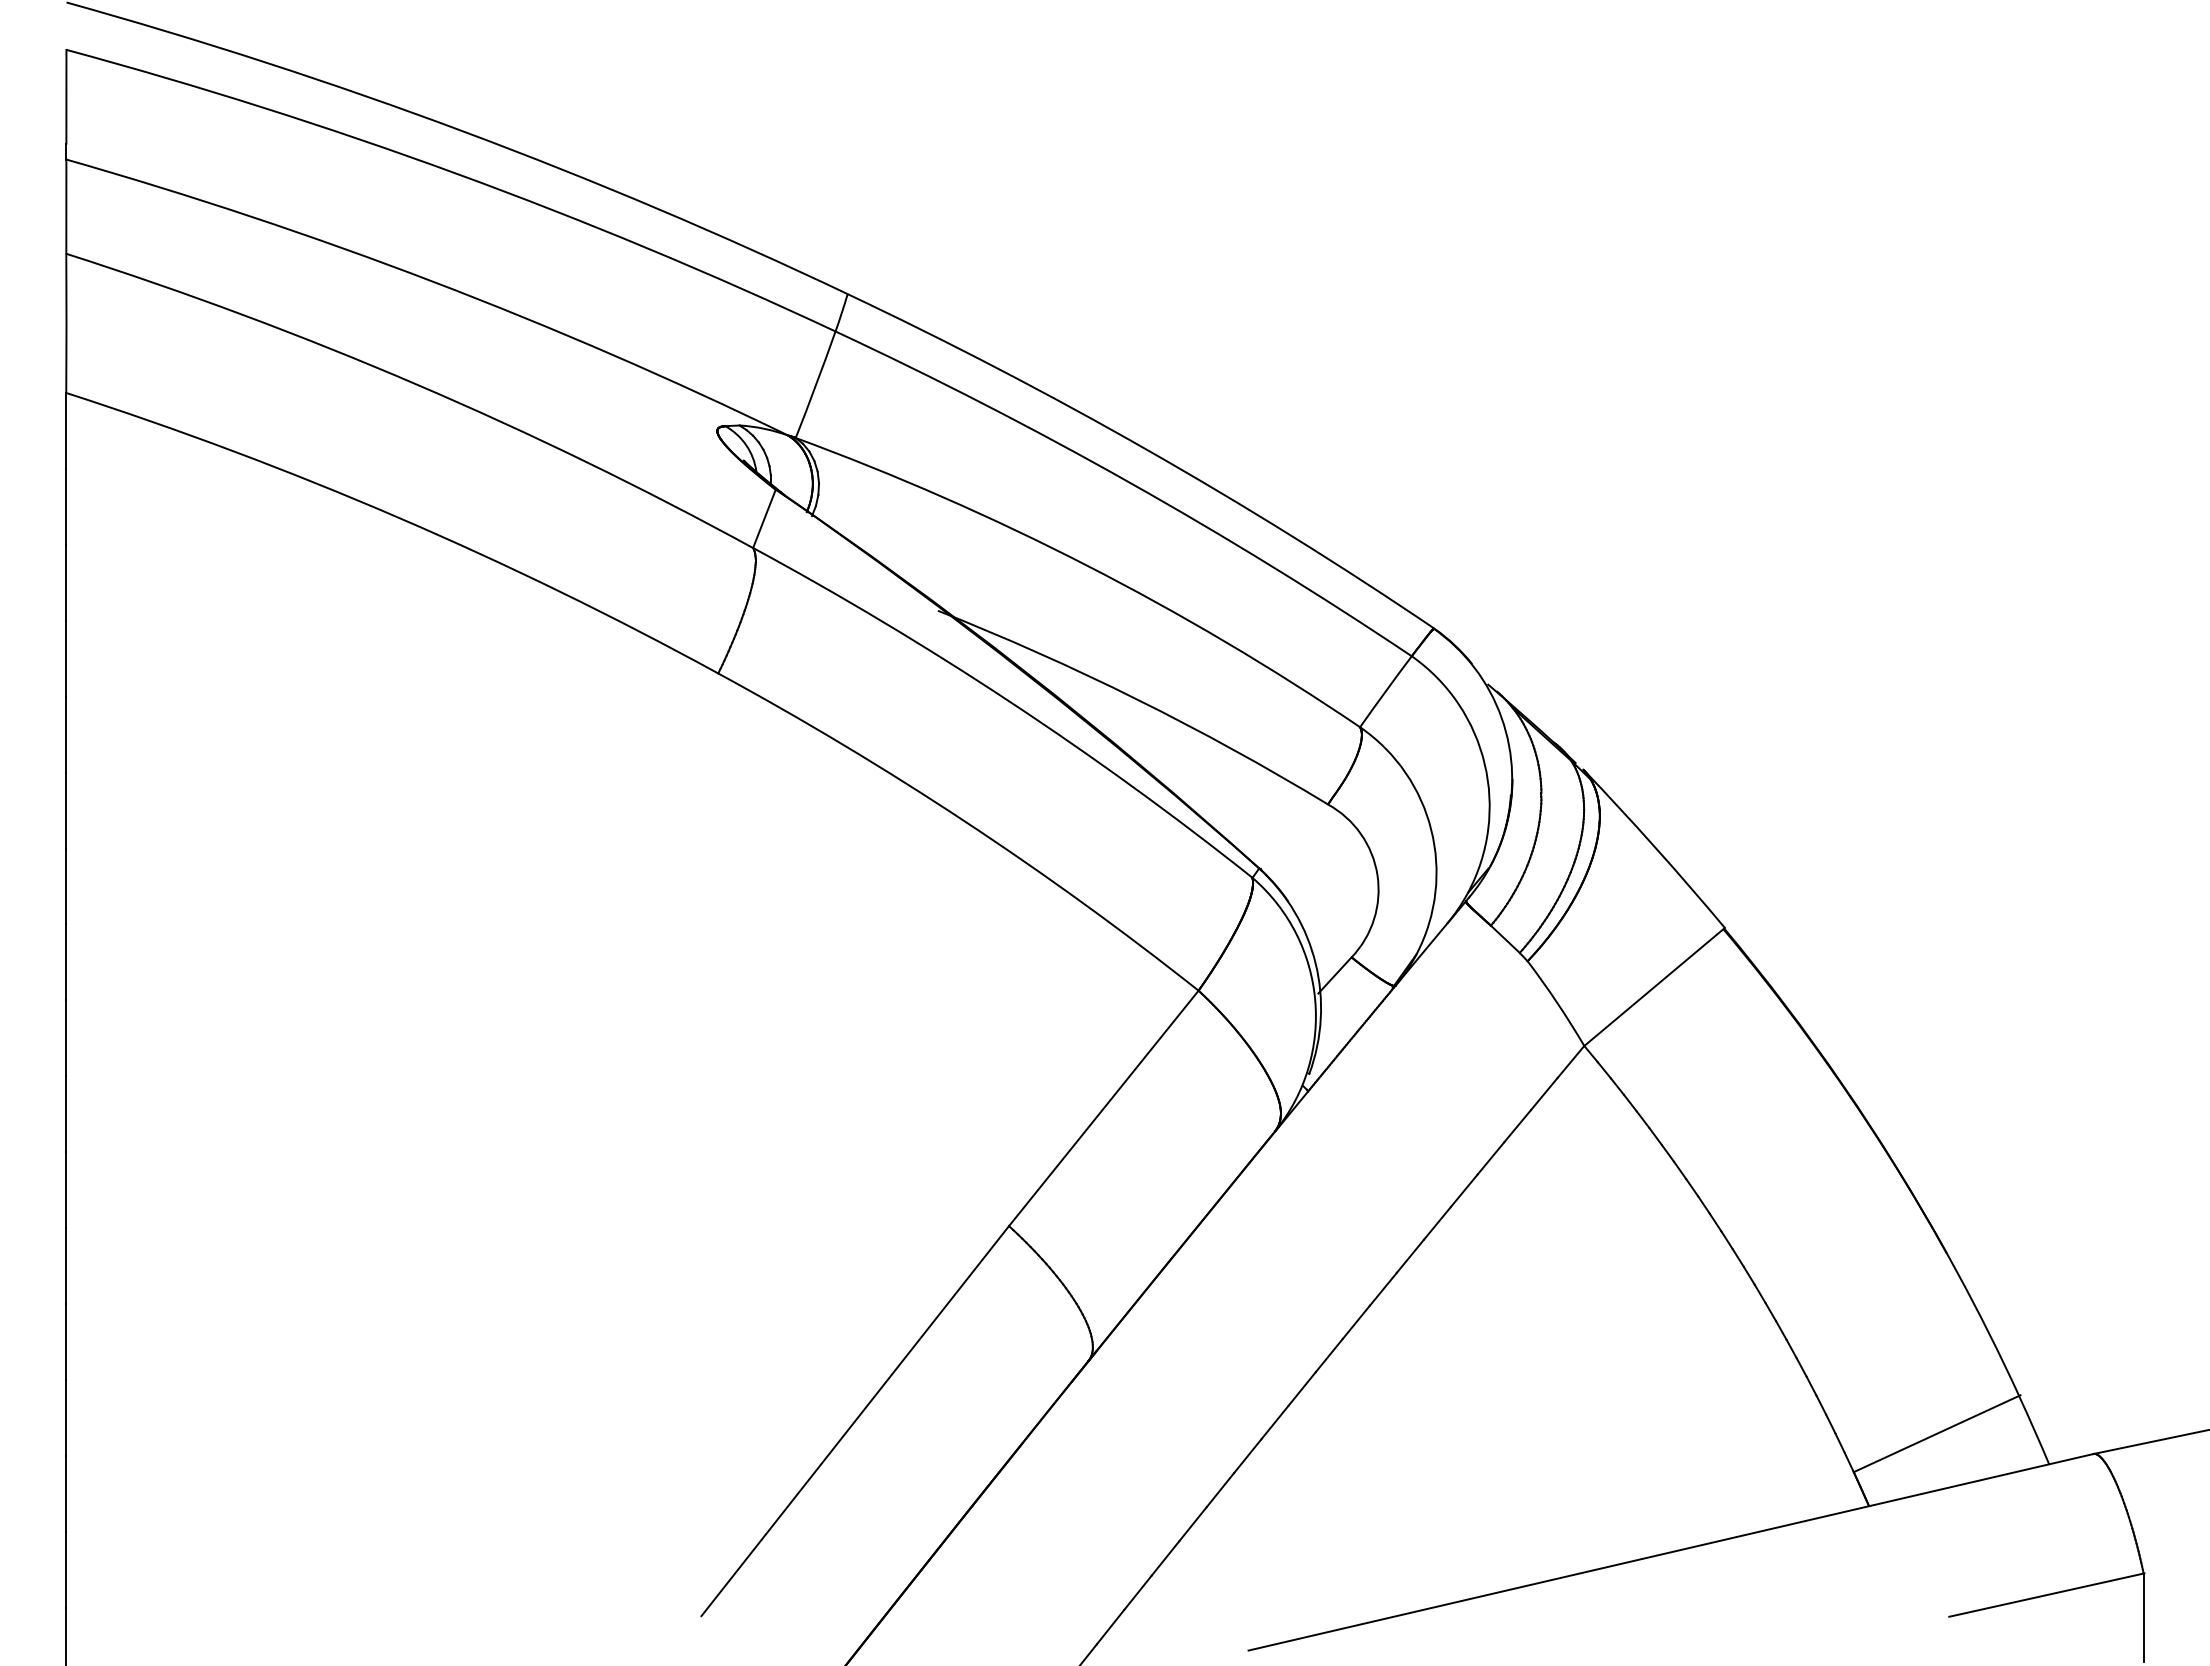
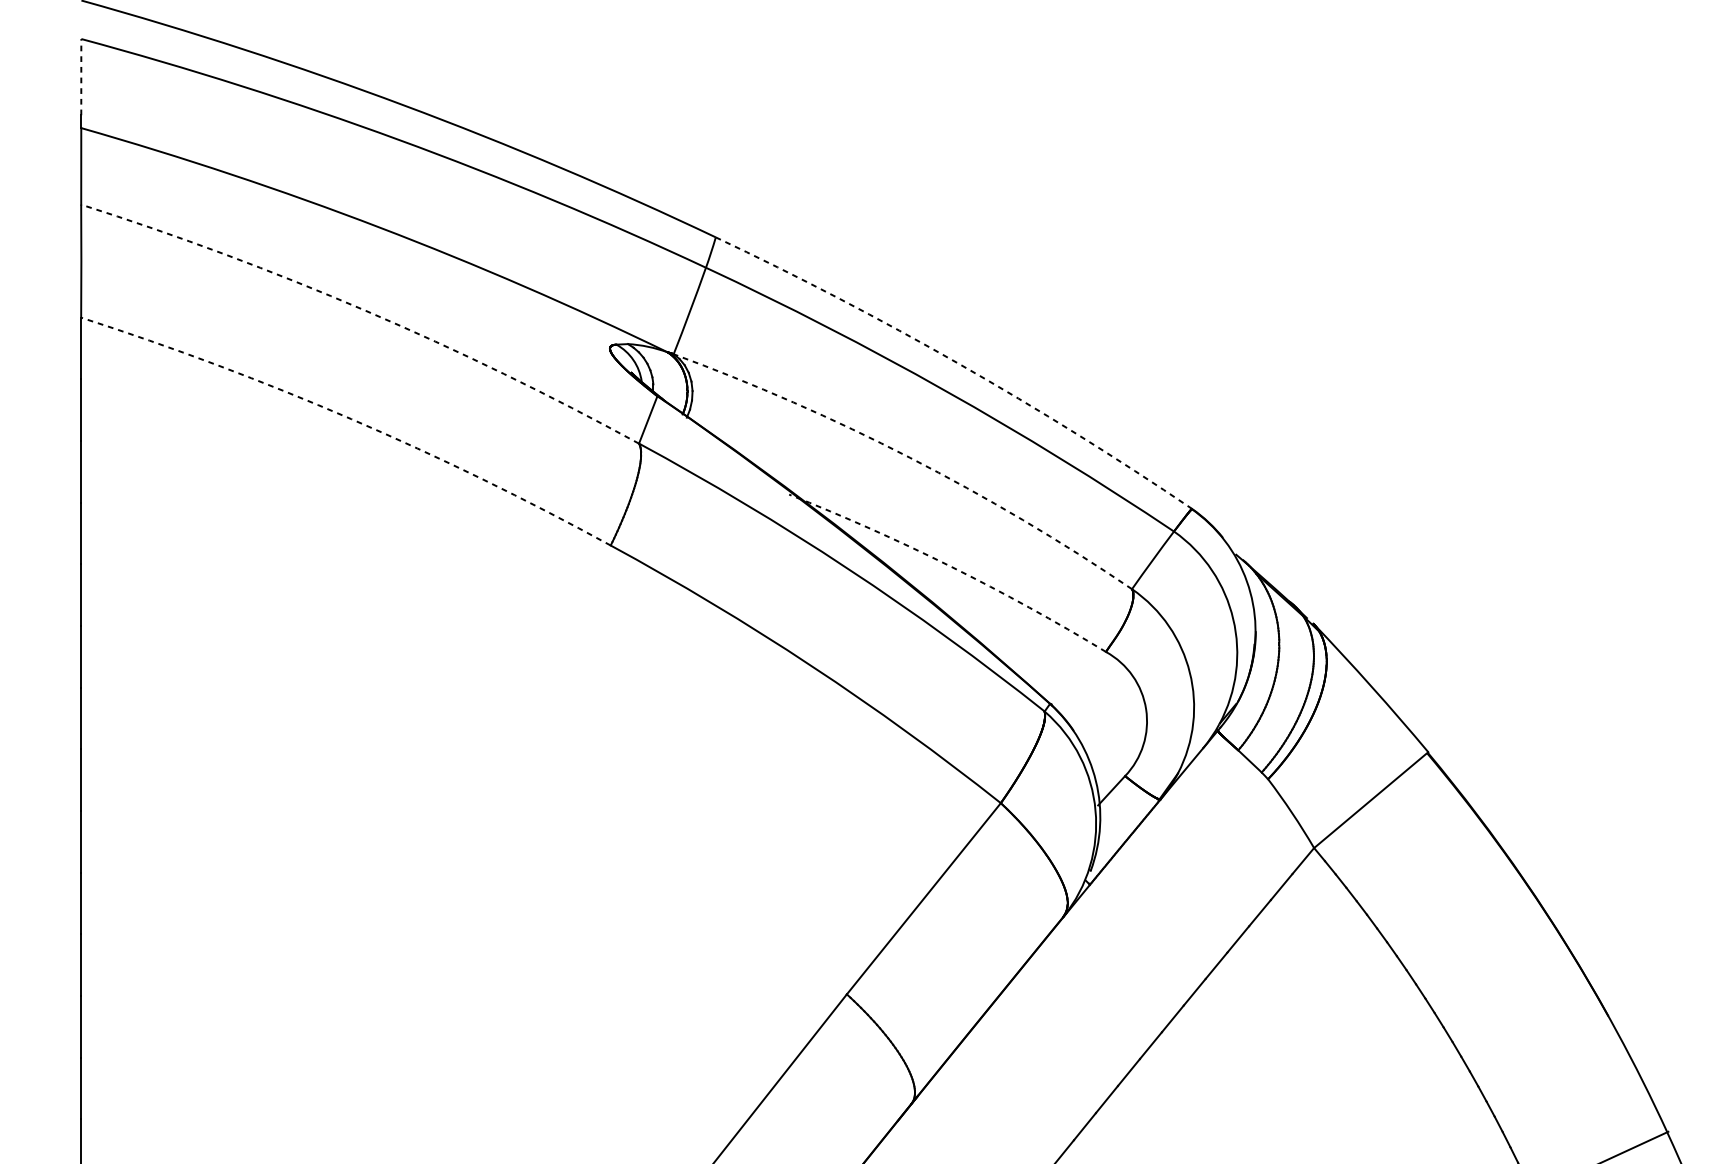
line: (66, 96) -> (81, 76), solid -> dashed
arc: (416, 384) -> (365, 310), solid -> dashed
arc: (1147, 450) -> (959, 364), solid -> dashed
arc: (398, 517) -> (351, 418), solid -> dashed
arc: (1086, 565) -> (909, 457), solid -> dashed
arc: (1137, 699) -> (951, 566), solid -> dashed

